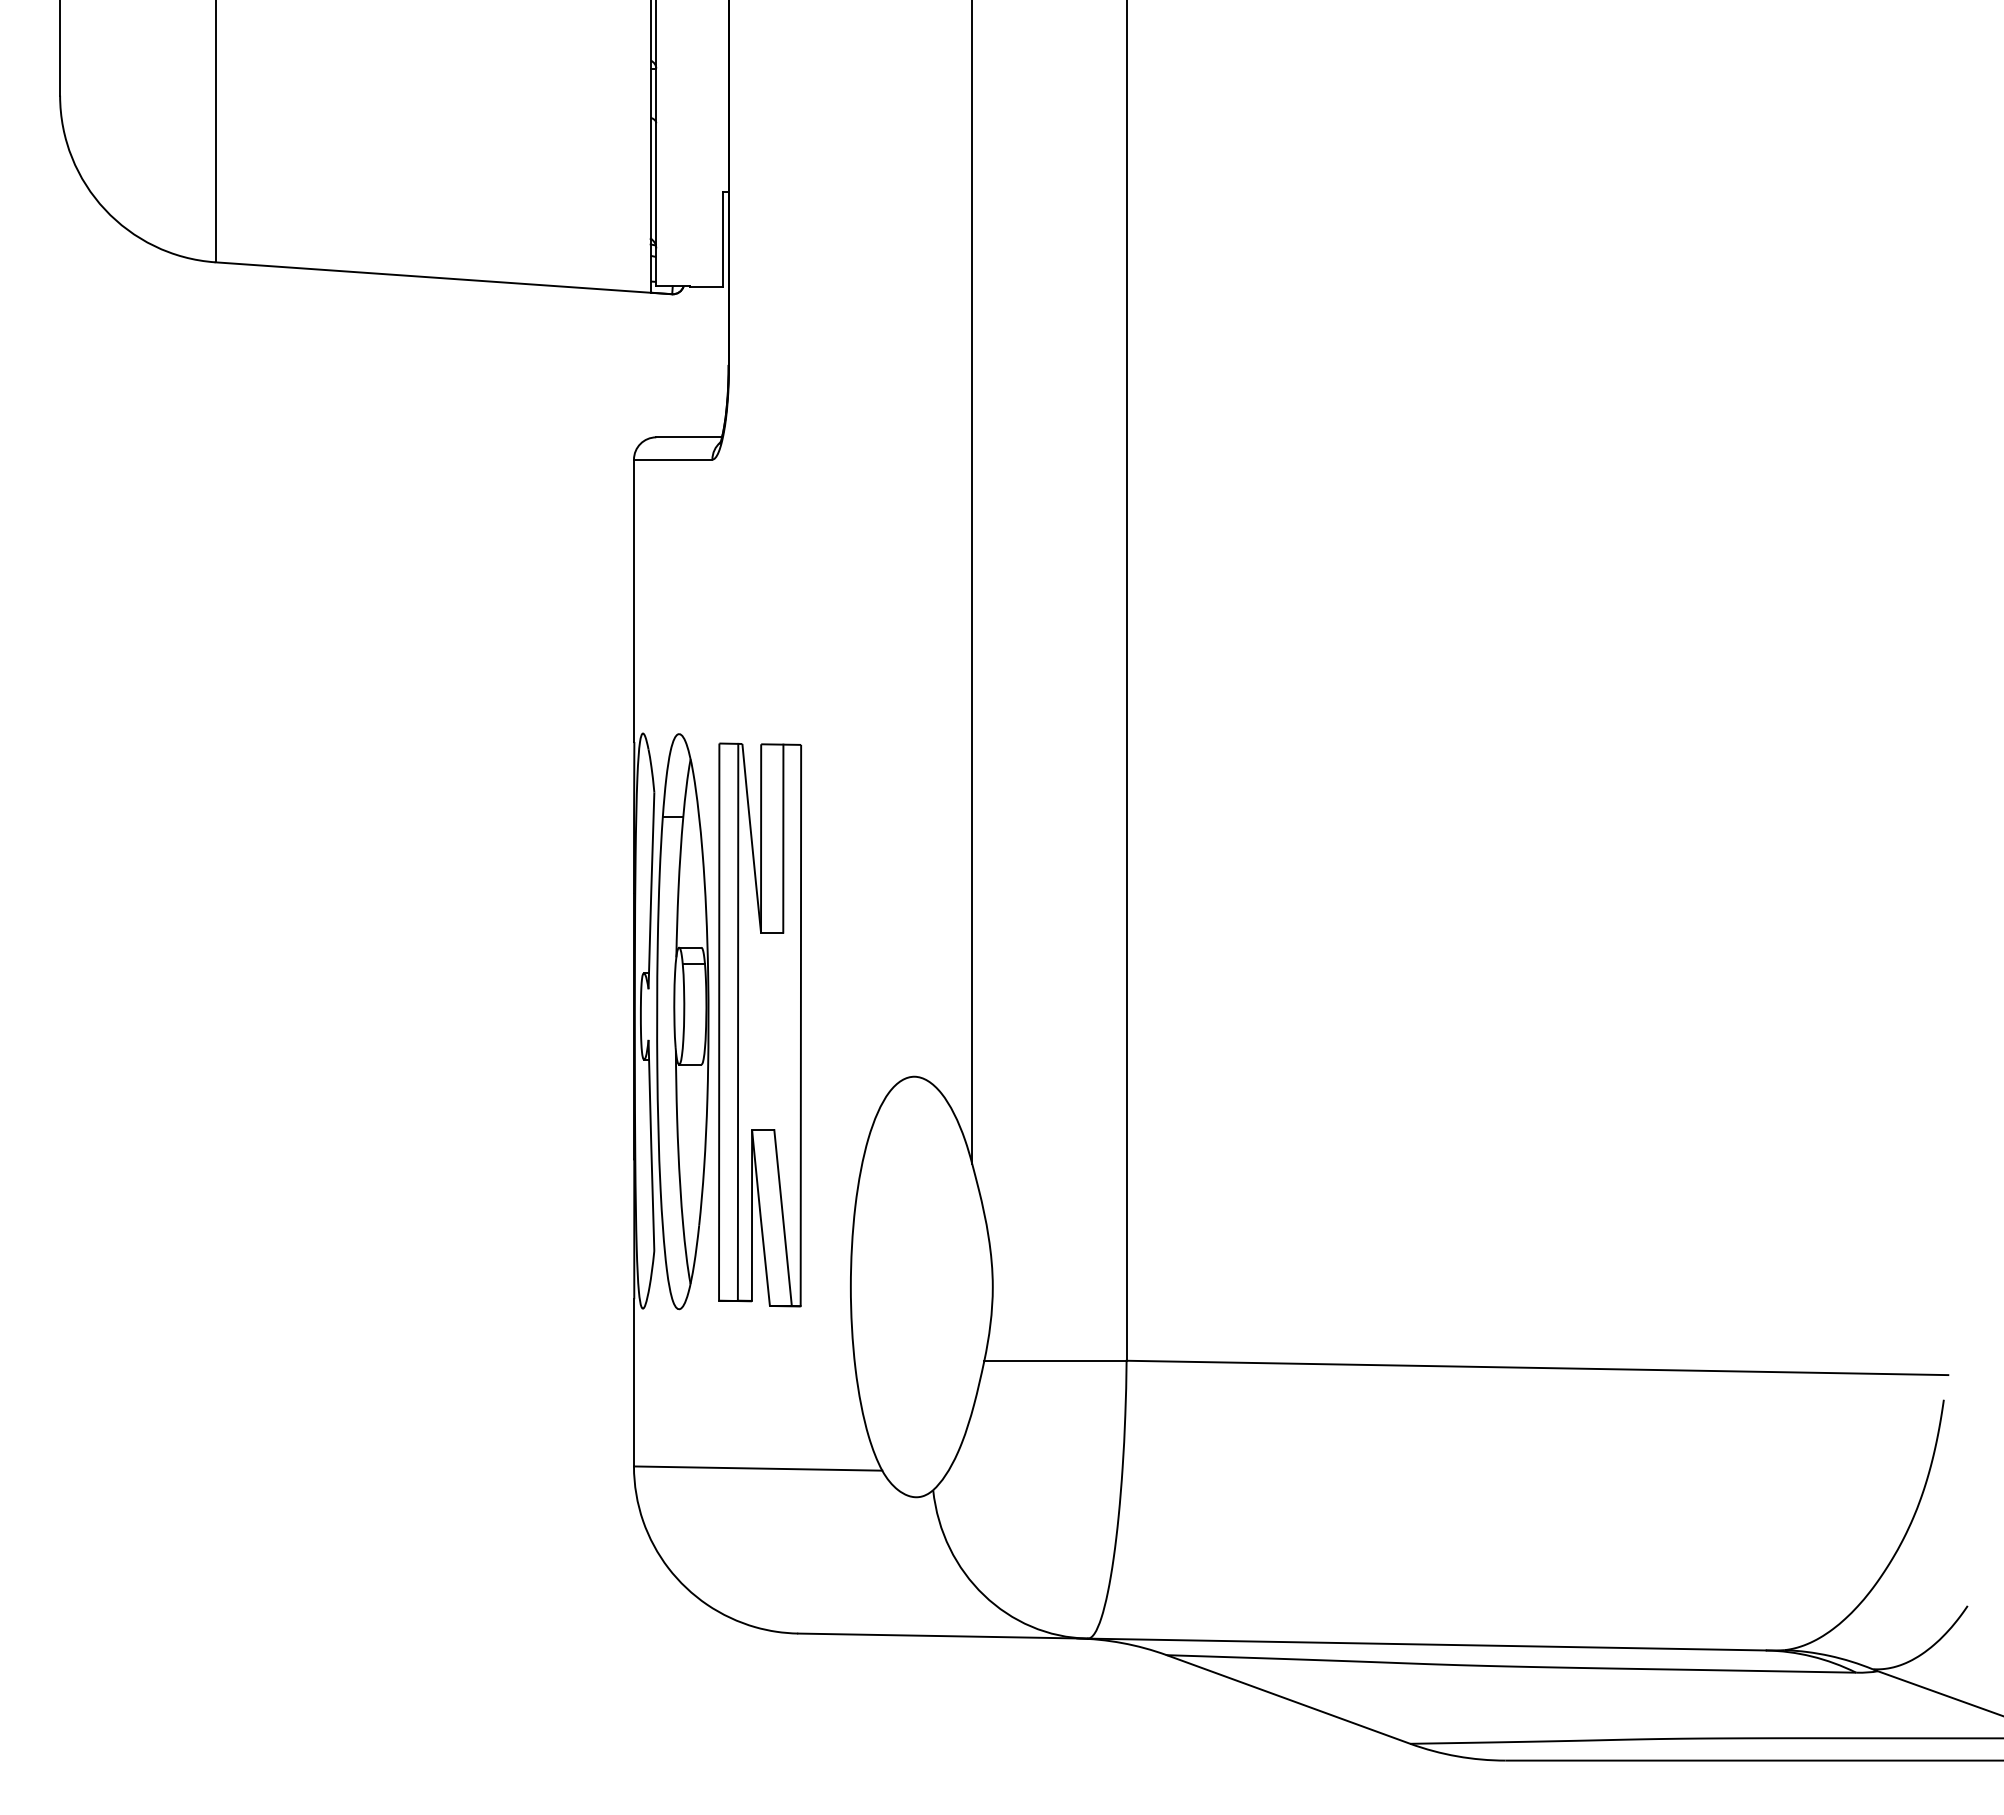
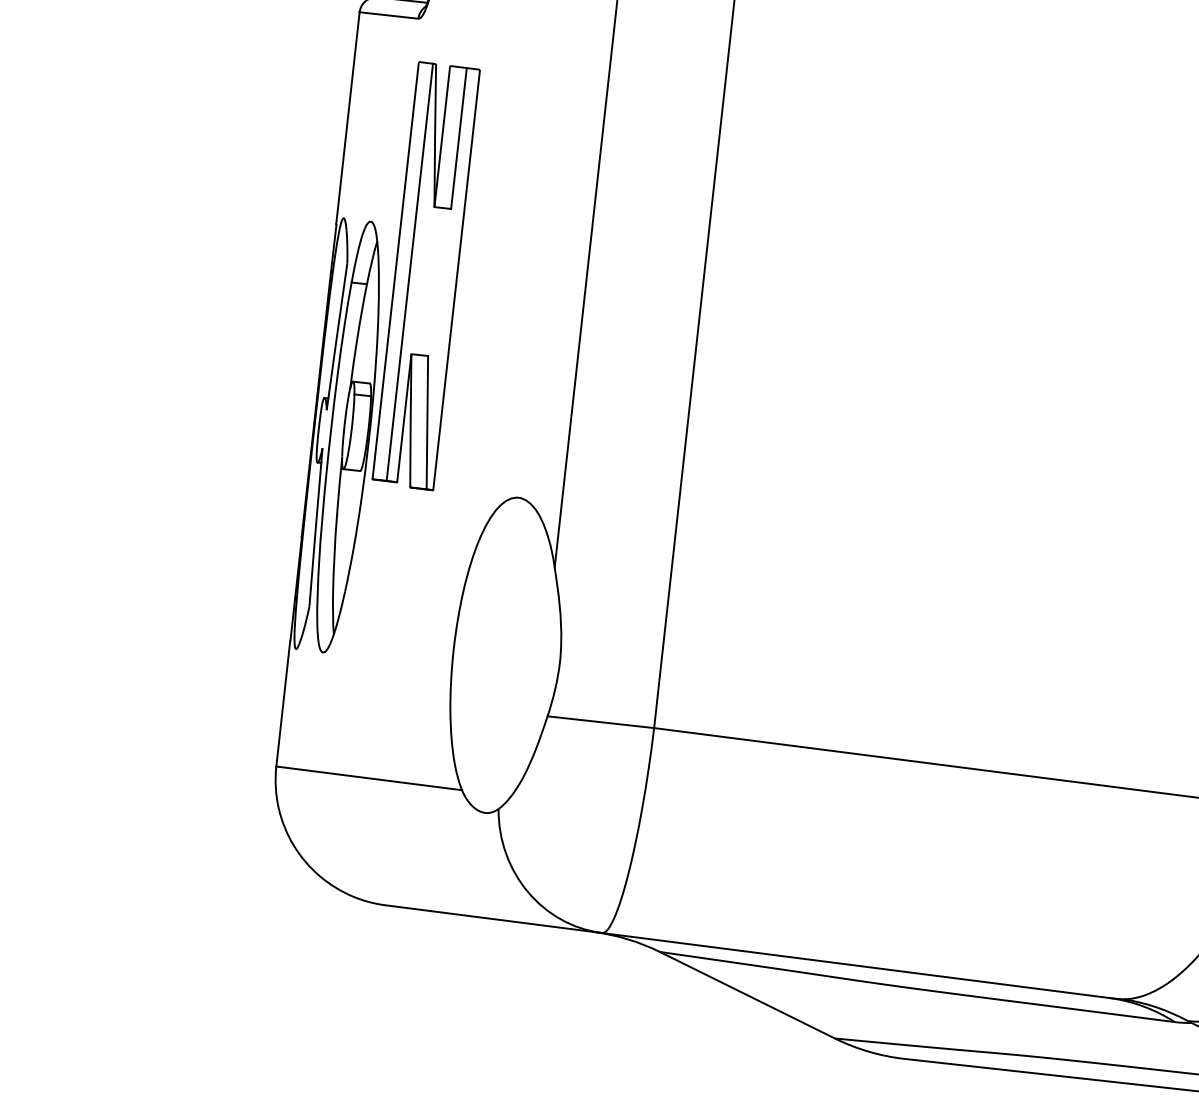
part: (759, 1024) -> (425, 275), moved

